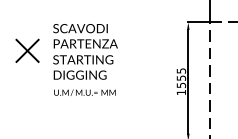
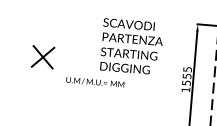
part: (27, 50) -> (43, 56), moved
text: (85, 51) -> (131, 46), moved

